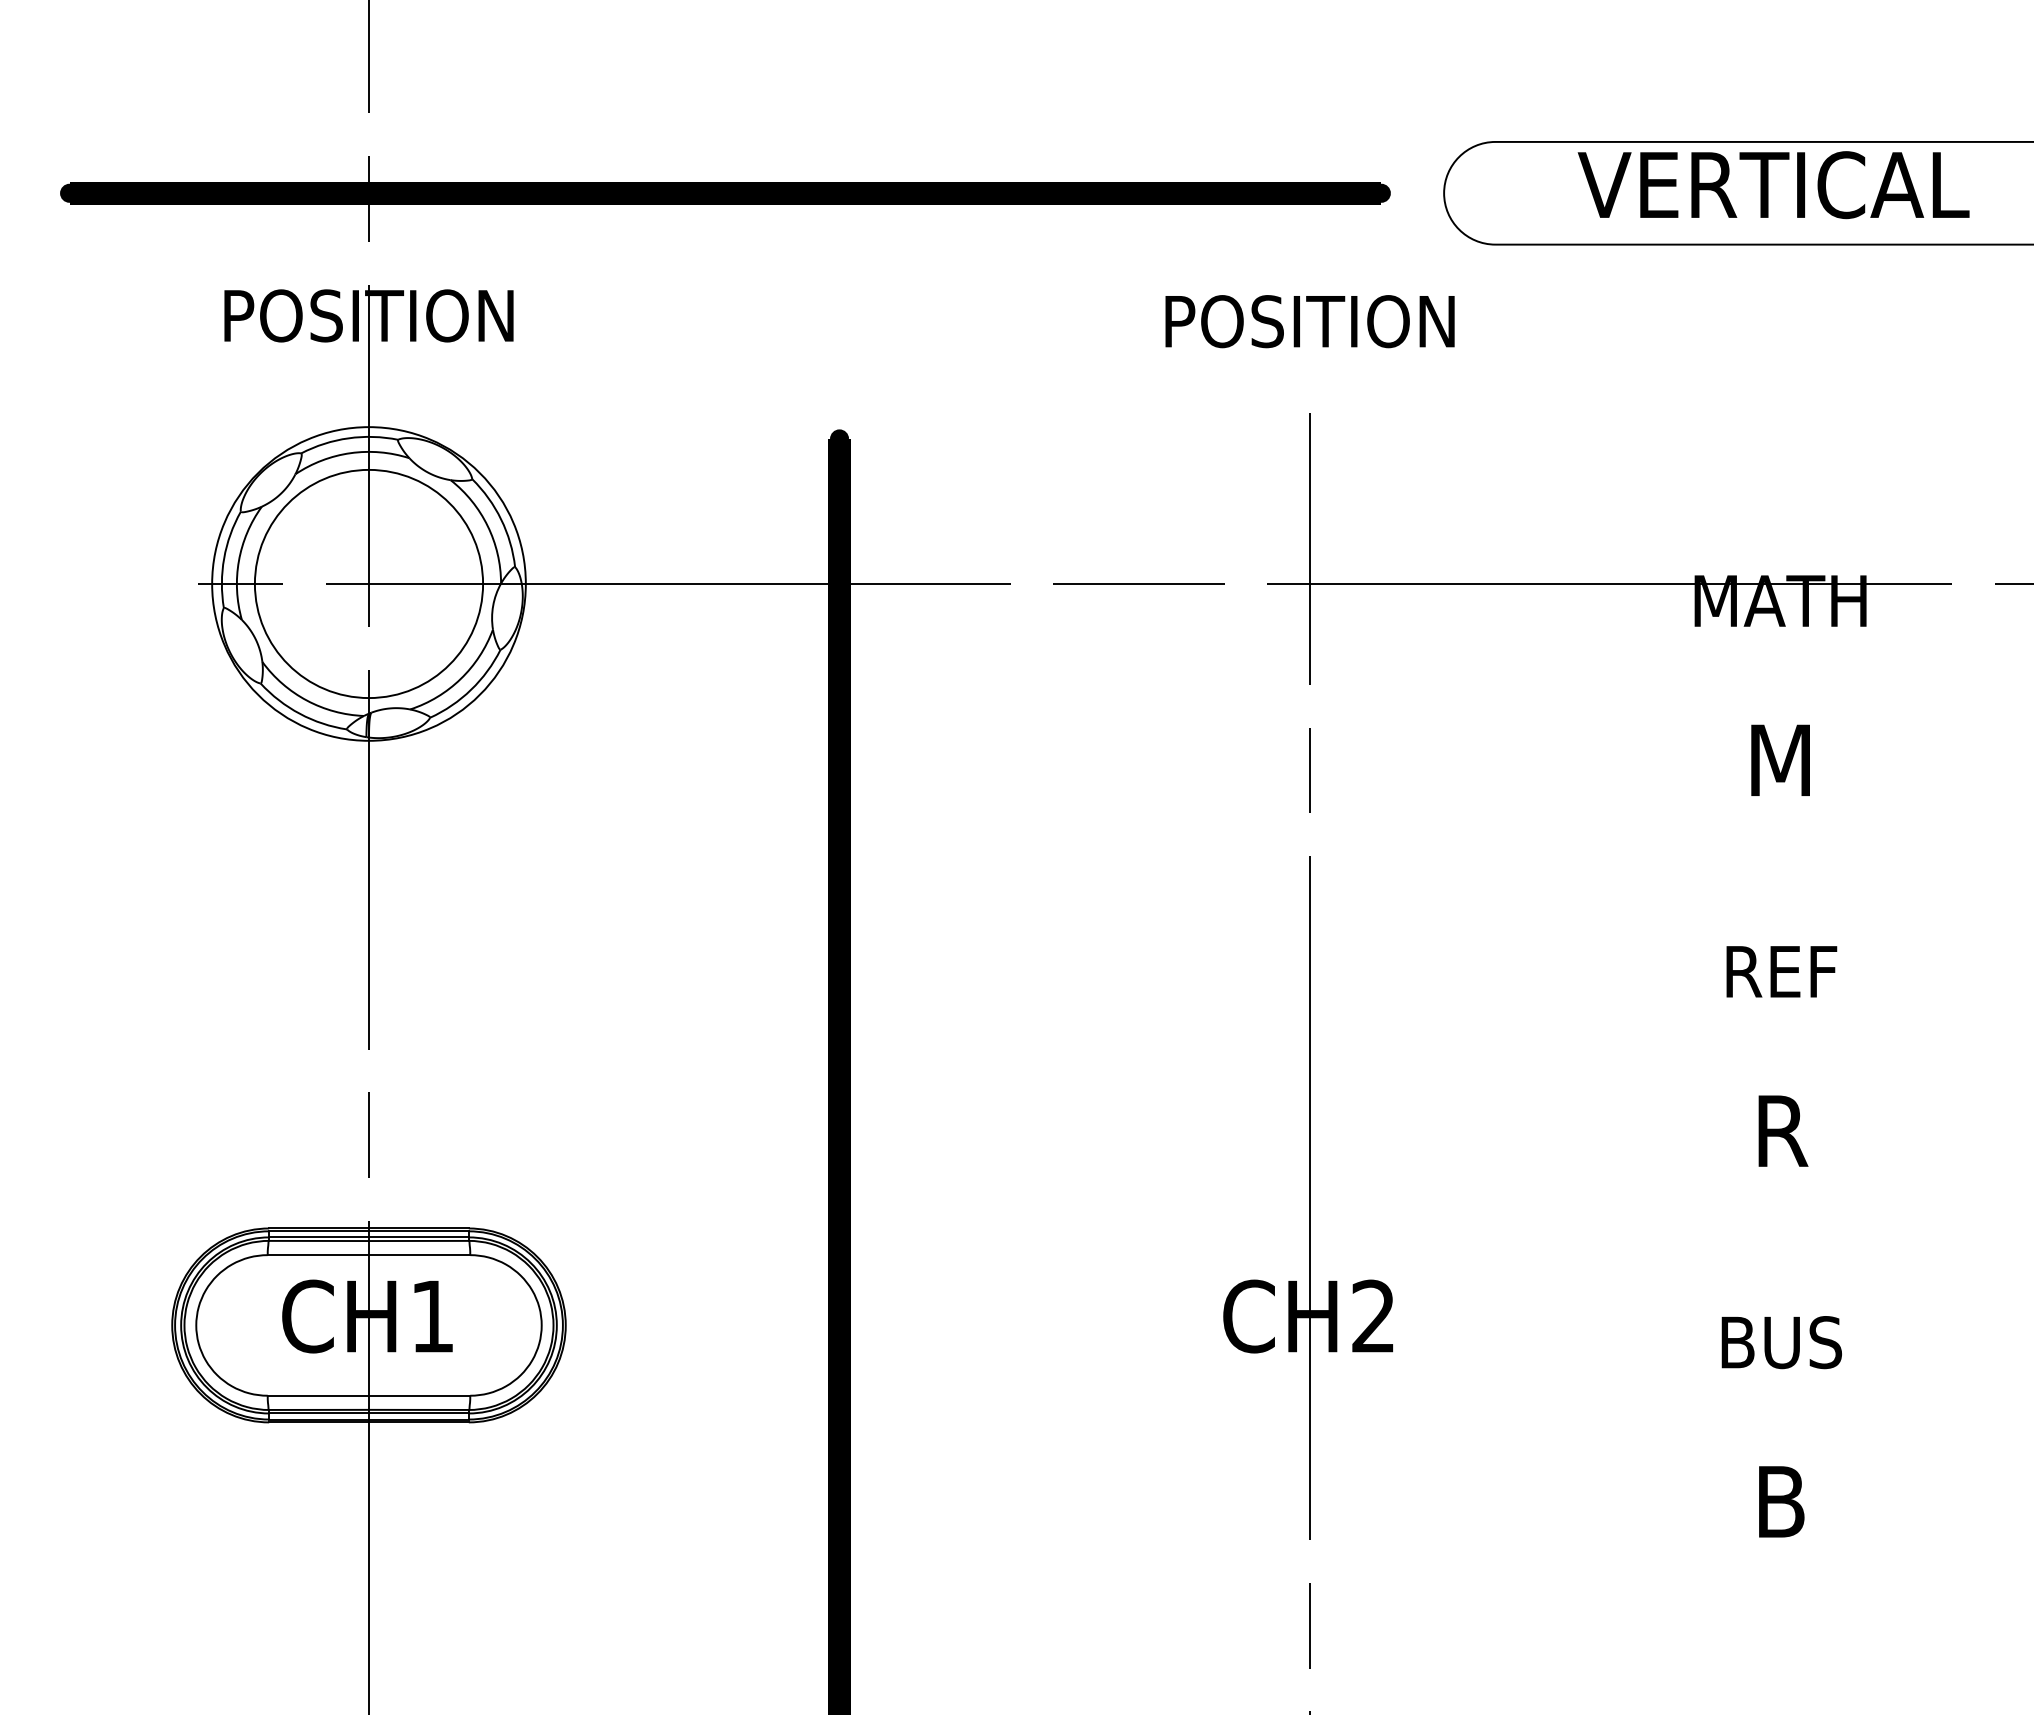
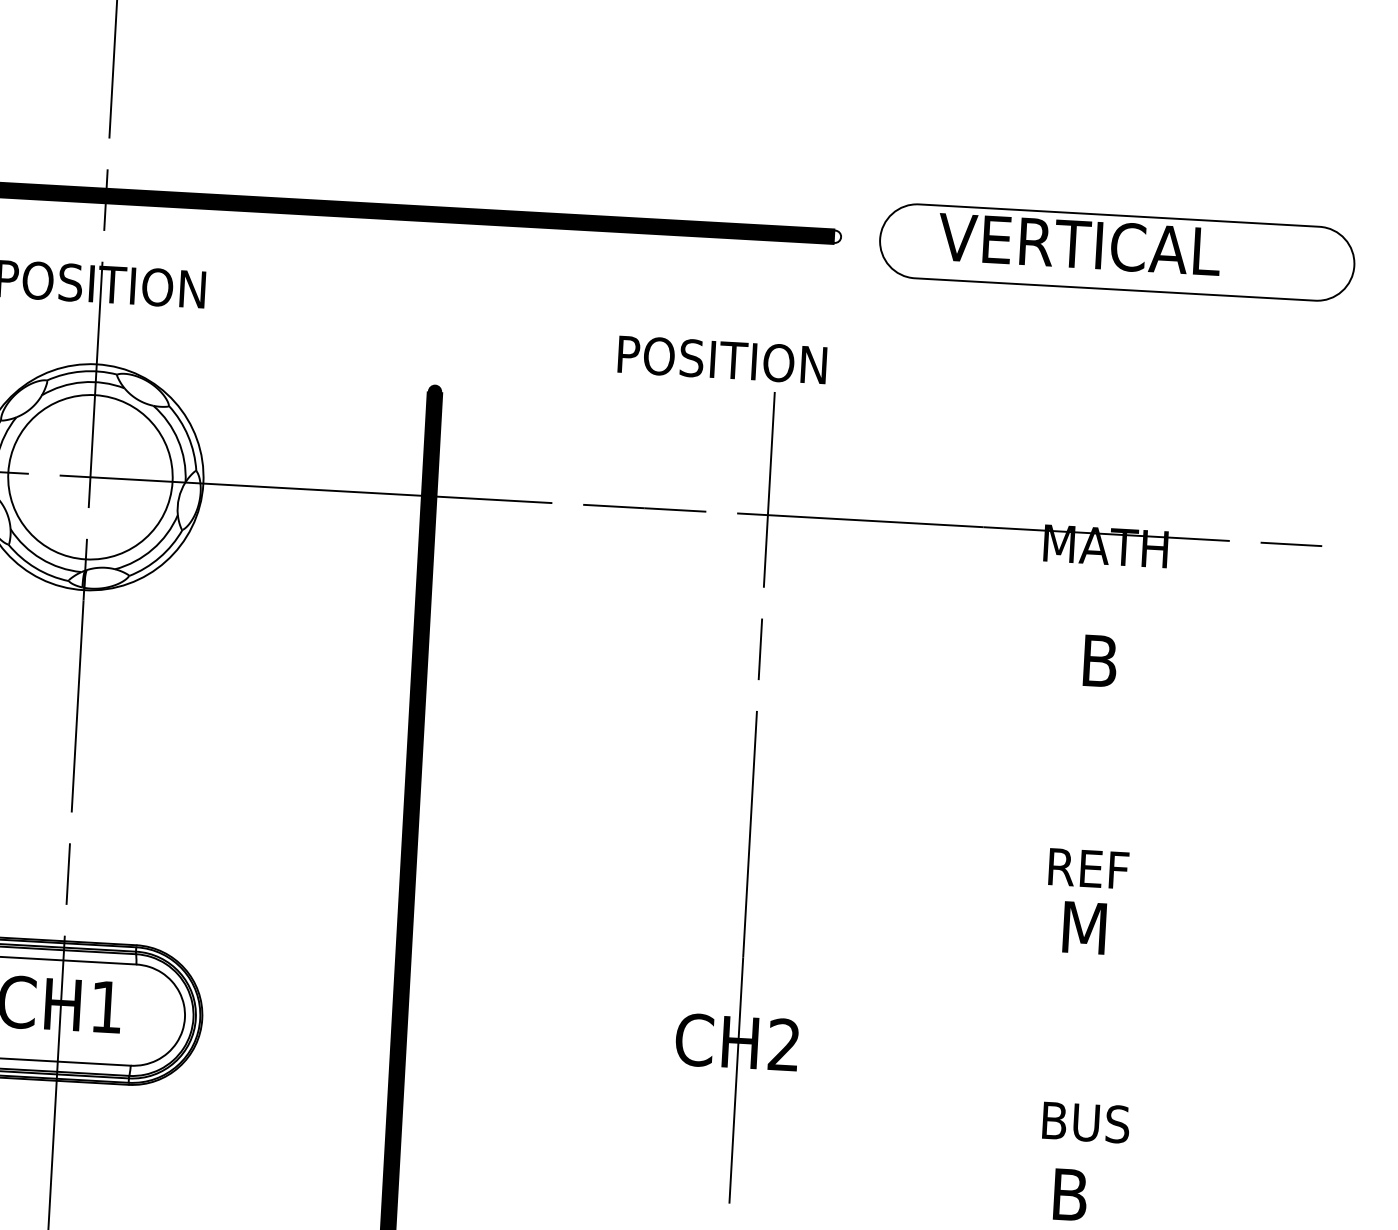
text: (1773, 185) -> (1079, 244), moved
fill: (1380, 192) -> (834, 236), removed
text: (1309, 321) -> (722, 359), moved
text: (1780, 759) -> (1099, 660), M -> B
text: (1781, 971) -> (1088, 868), moved
text: (1780, 1130) -> (1084, 927), R -> M
text: (1781, 1342) -> (1085, 1122), moved

